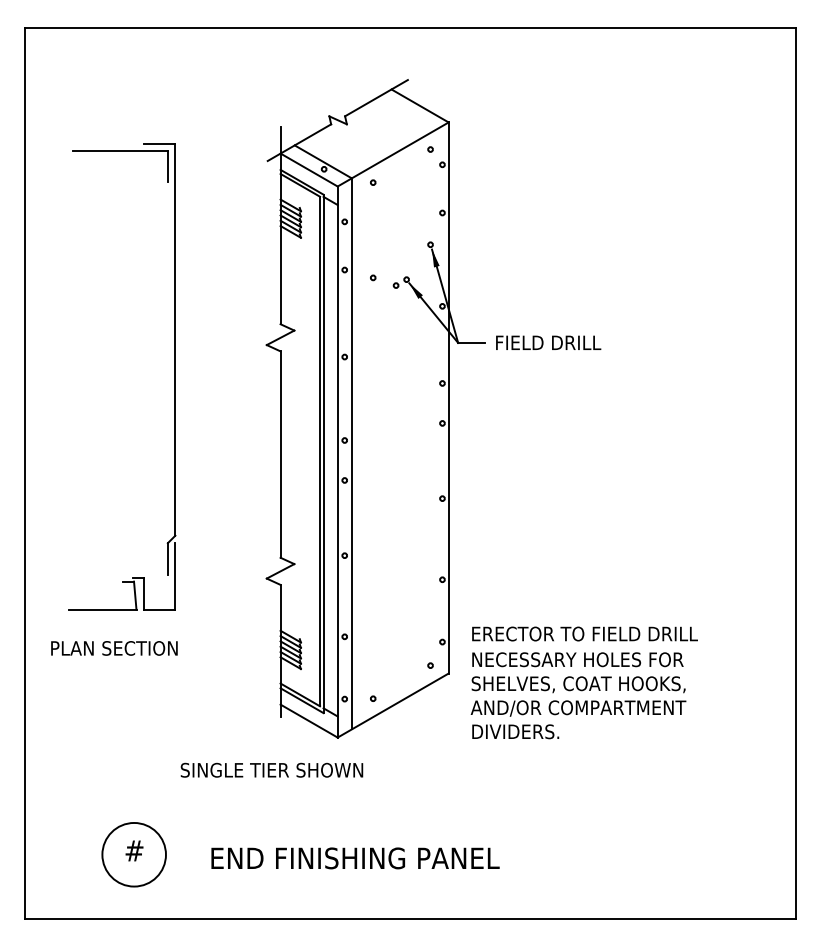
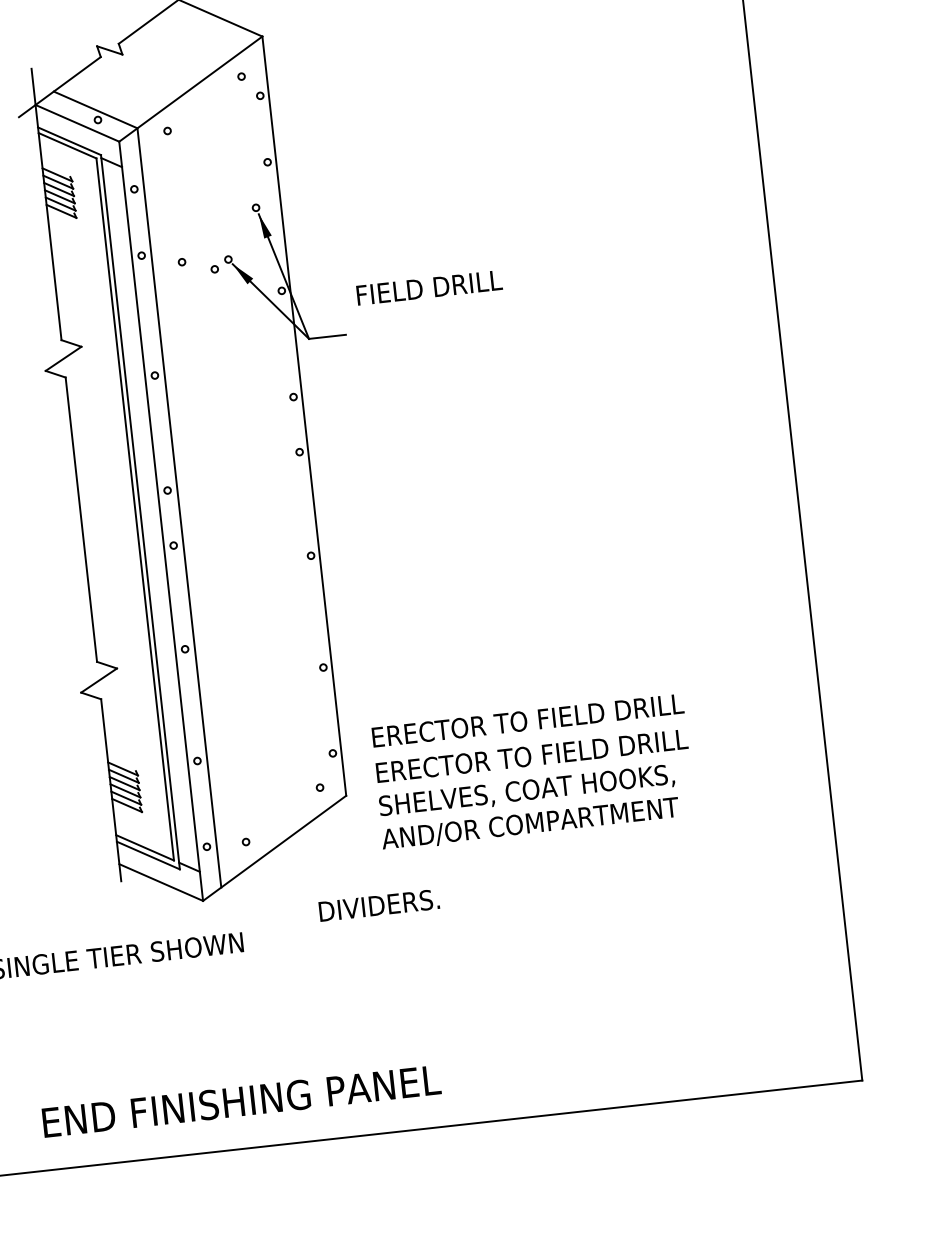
text: (548, 342) -> (429, 287), moved
text: (586, 659) -> (533, 755), NECESSARY HOLES FOR -> ERECTOR TO FIELD DRILL
text: (515, 731) -> (378, 905), moved
text: (355, 858) -> (241, 1101), moved

